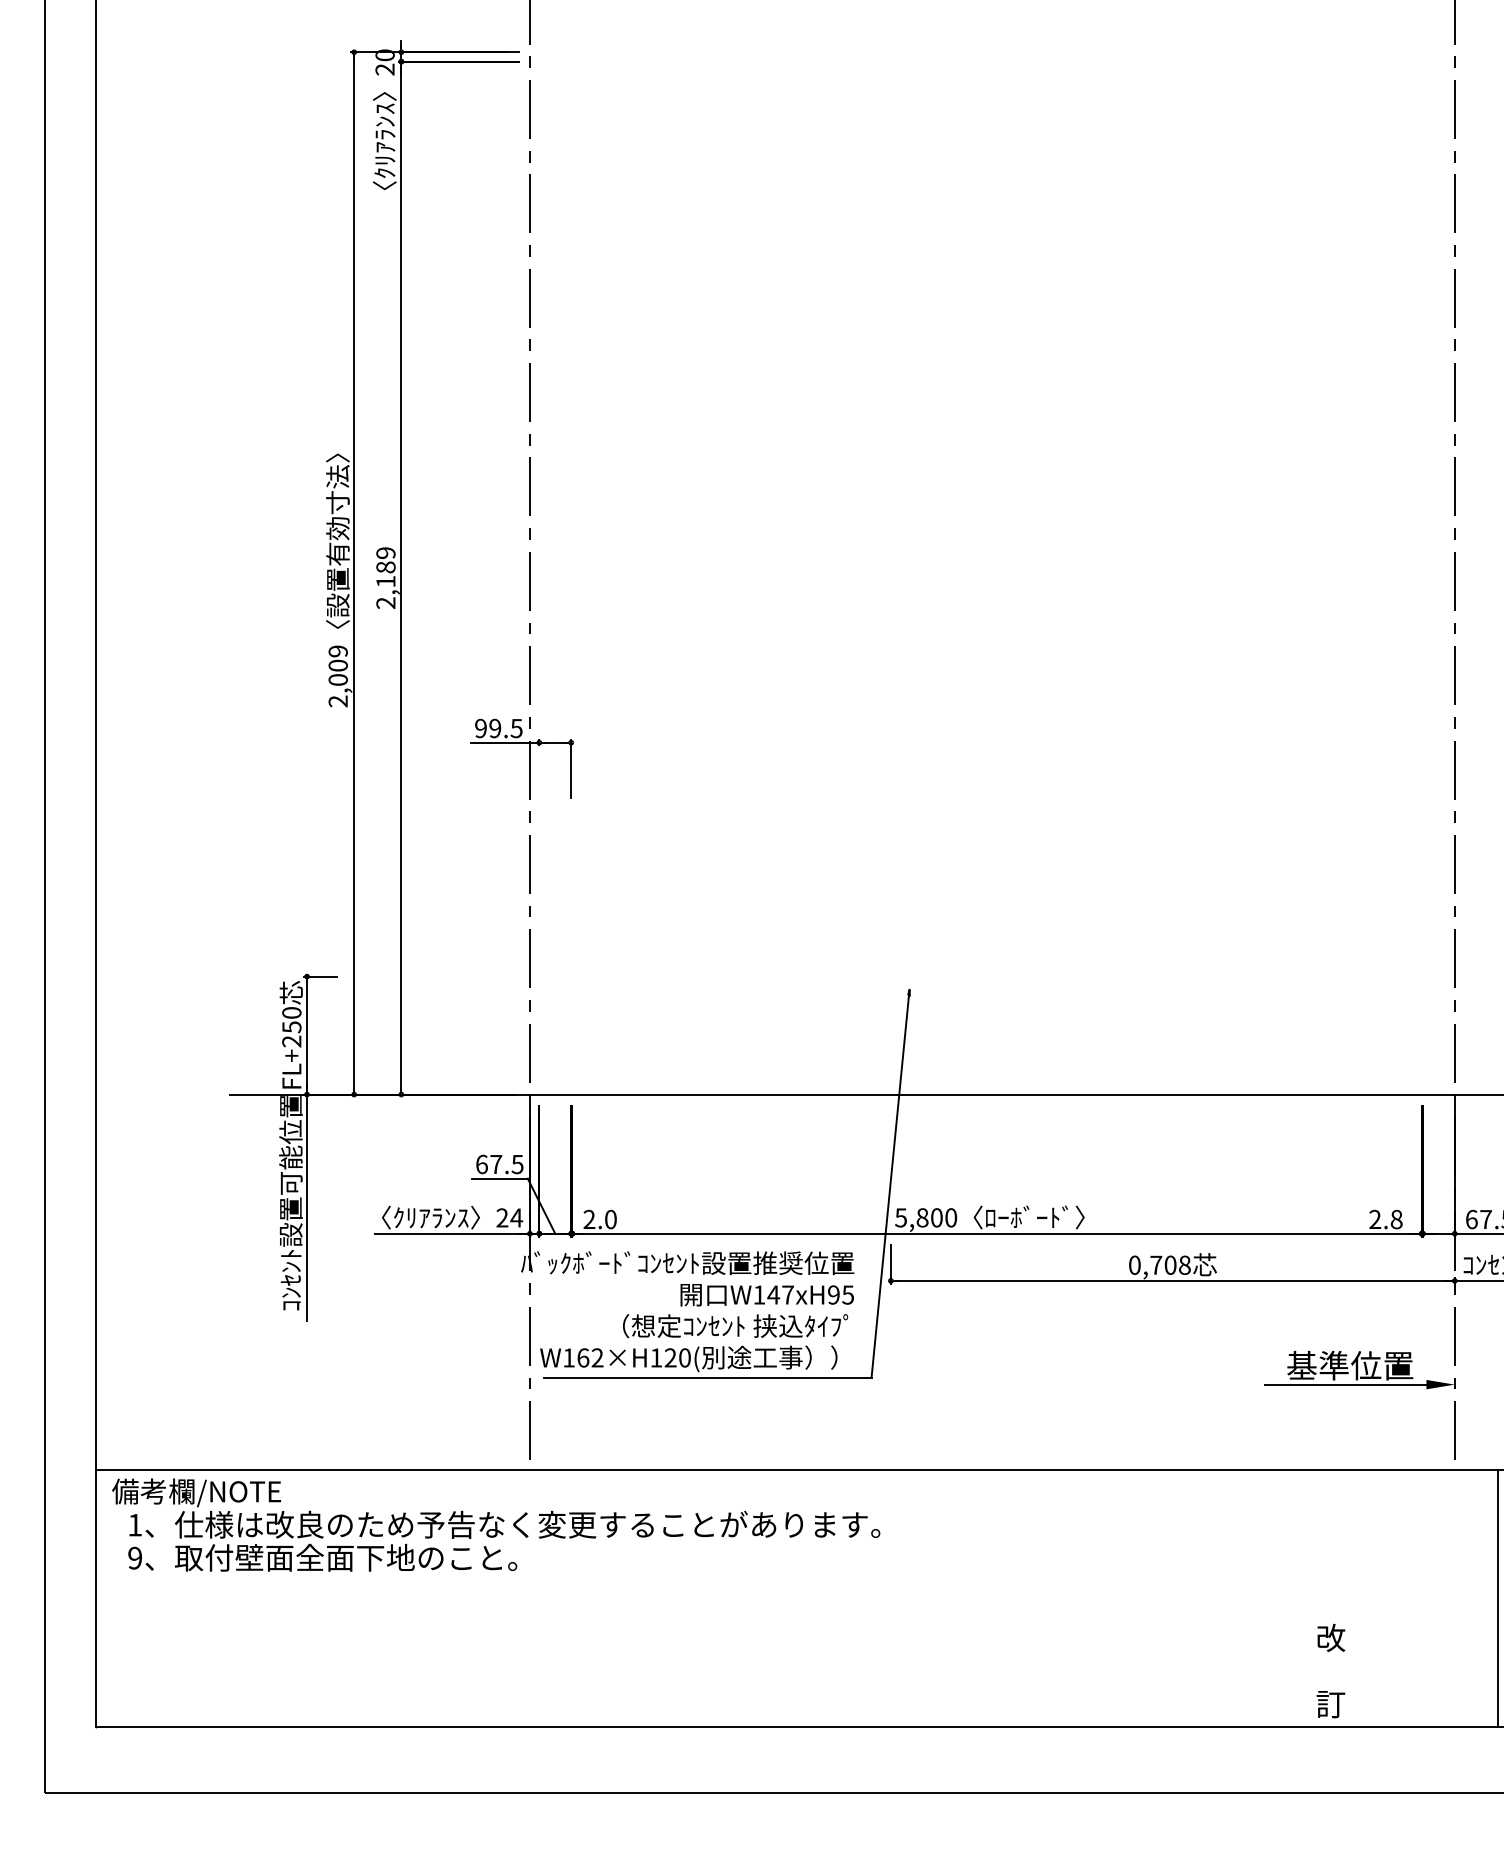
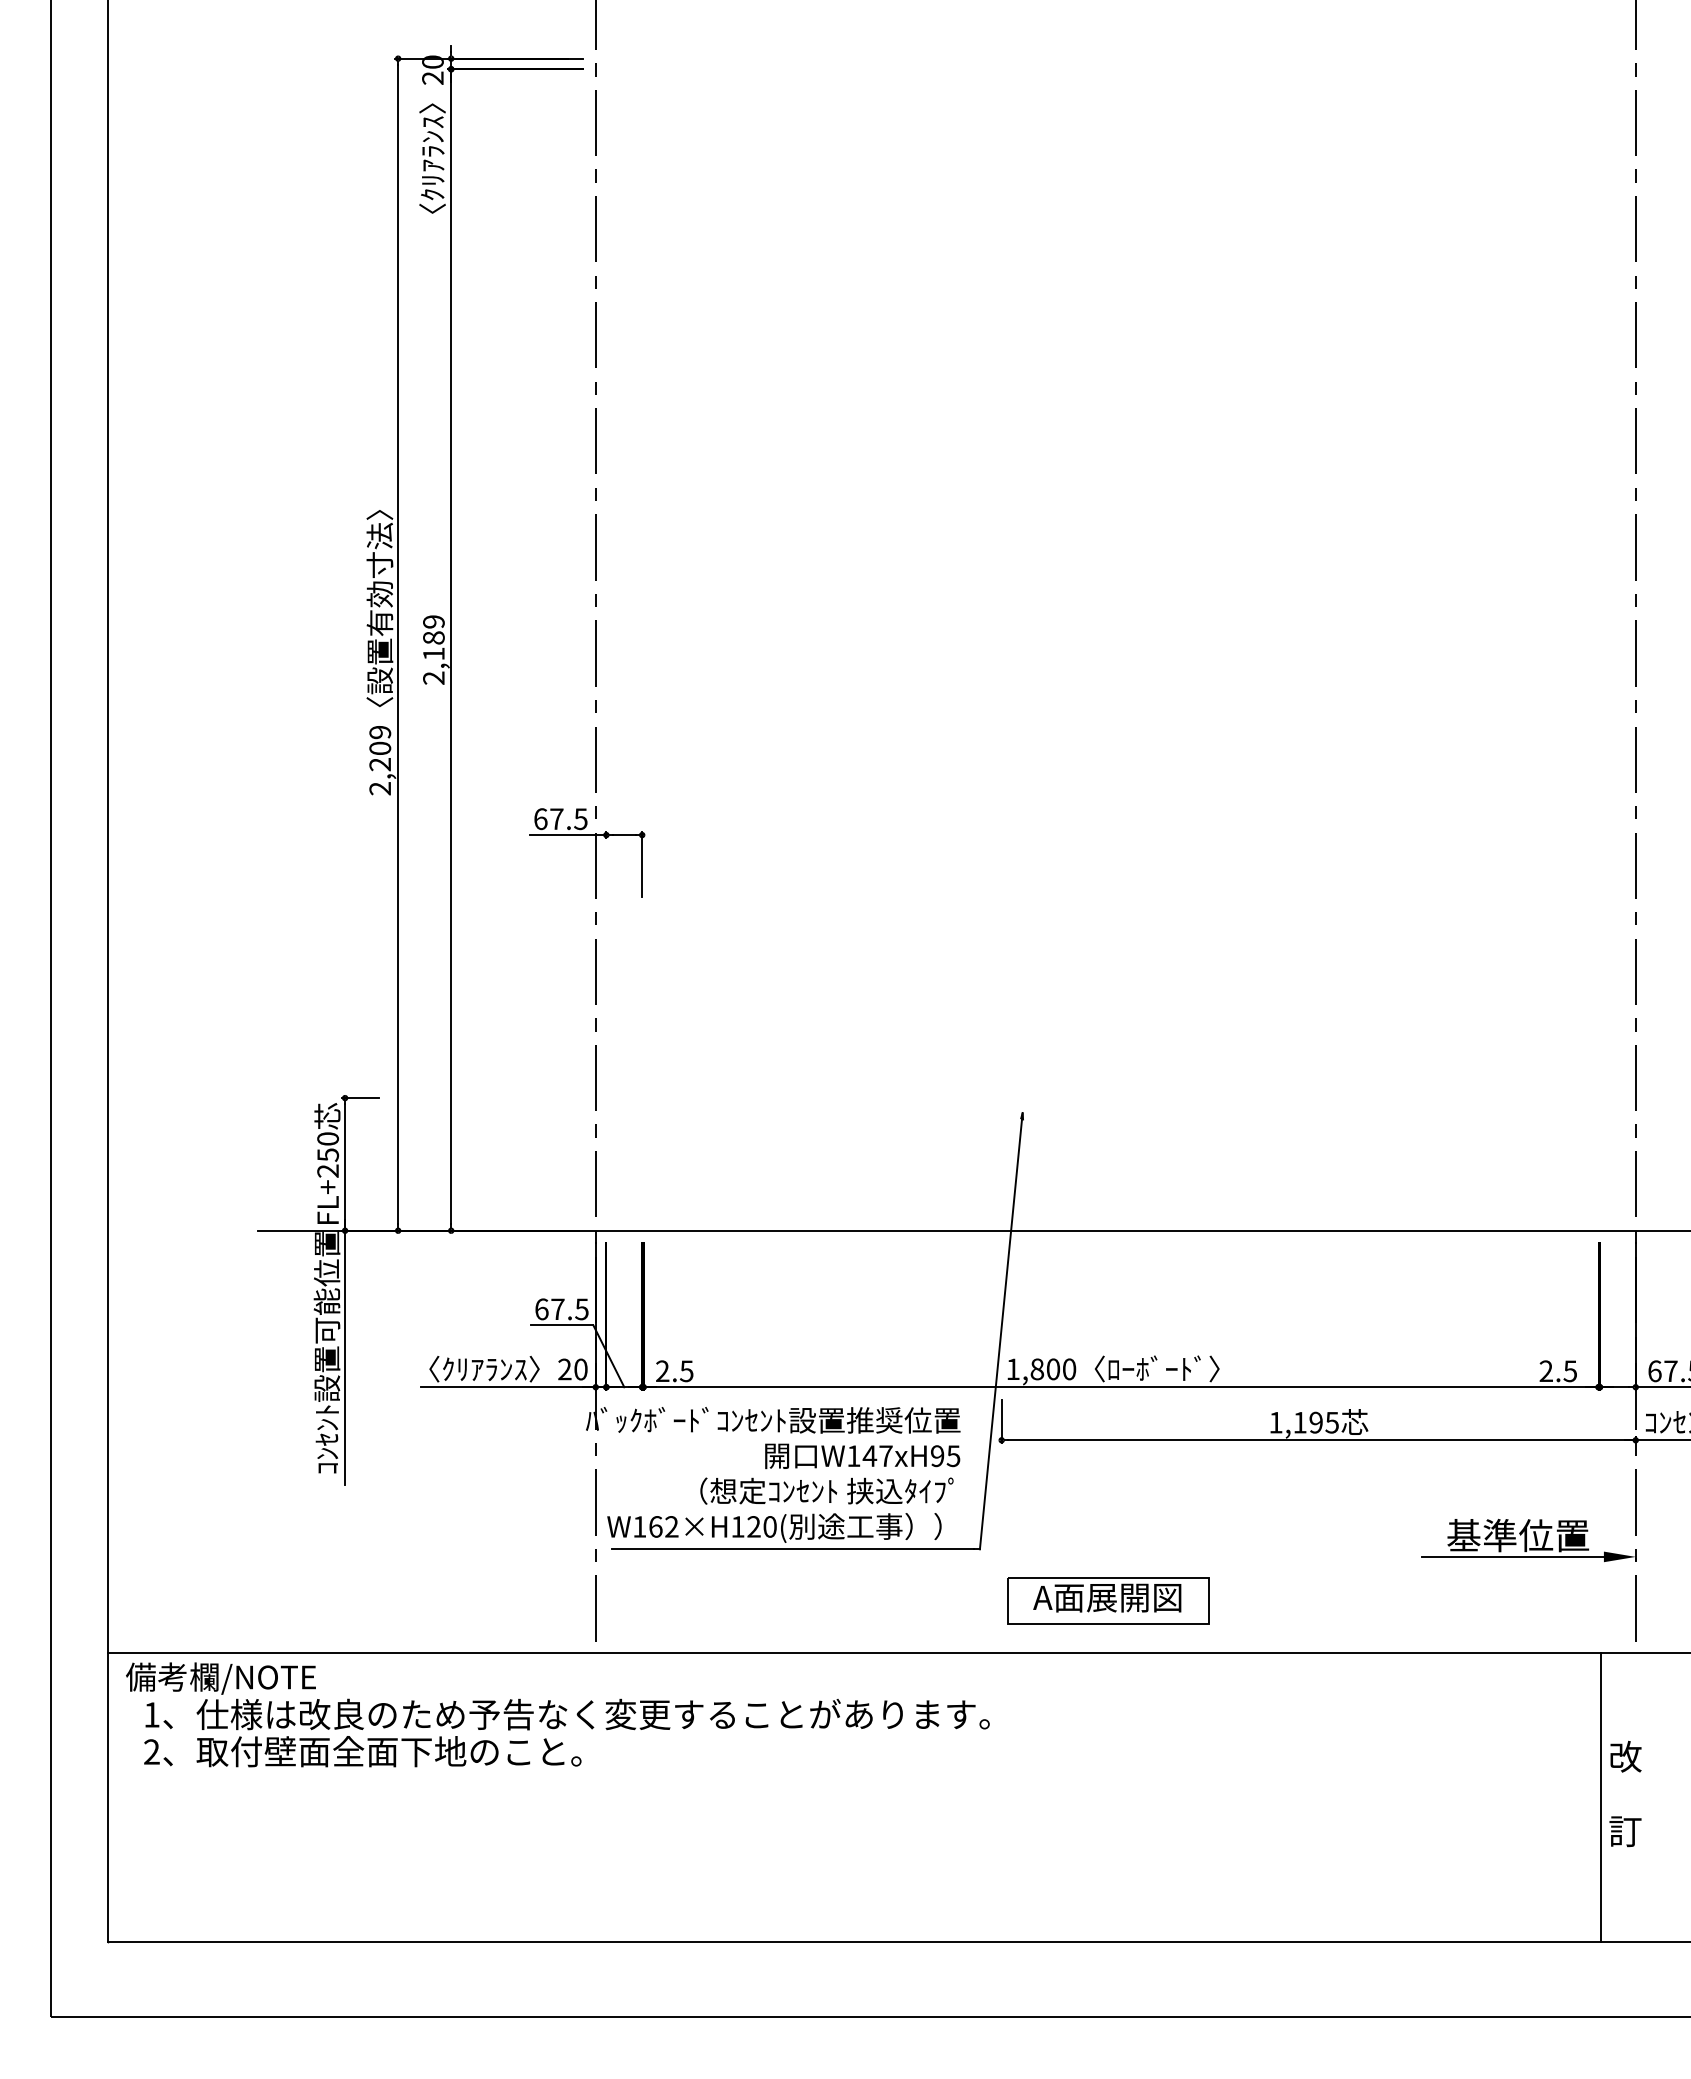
text: (338, 679) -> (380, 764), 2,009 -> 2,209
text: (487, 728) -> (548, 819), 99.5 -> 67.5
text: (516, 1217) -> (580, 1369), 24 -> 20
text: (900, 1217) -> (1012, 1369), 5,800 -> 1,800
text: (610, 1219) -> (686, 1371), 2.0 -> 2.5
text: (1396, 1219) -> (1570, 1371), 2.8 -> 2.5
text: (1159, 1265) -> (1303, 1422), 0,708 -> 1,195
part: (985, 1423) -> (1108, 1600), added
text: (134, 1557) -> (151, 1751), 9 -> 2
line: (1498, 1598) -> (1601, 1797), moved
text: (1330, 1670) -> (1625, 1793), moved

